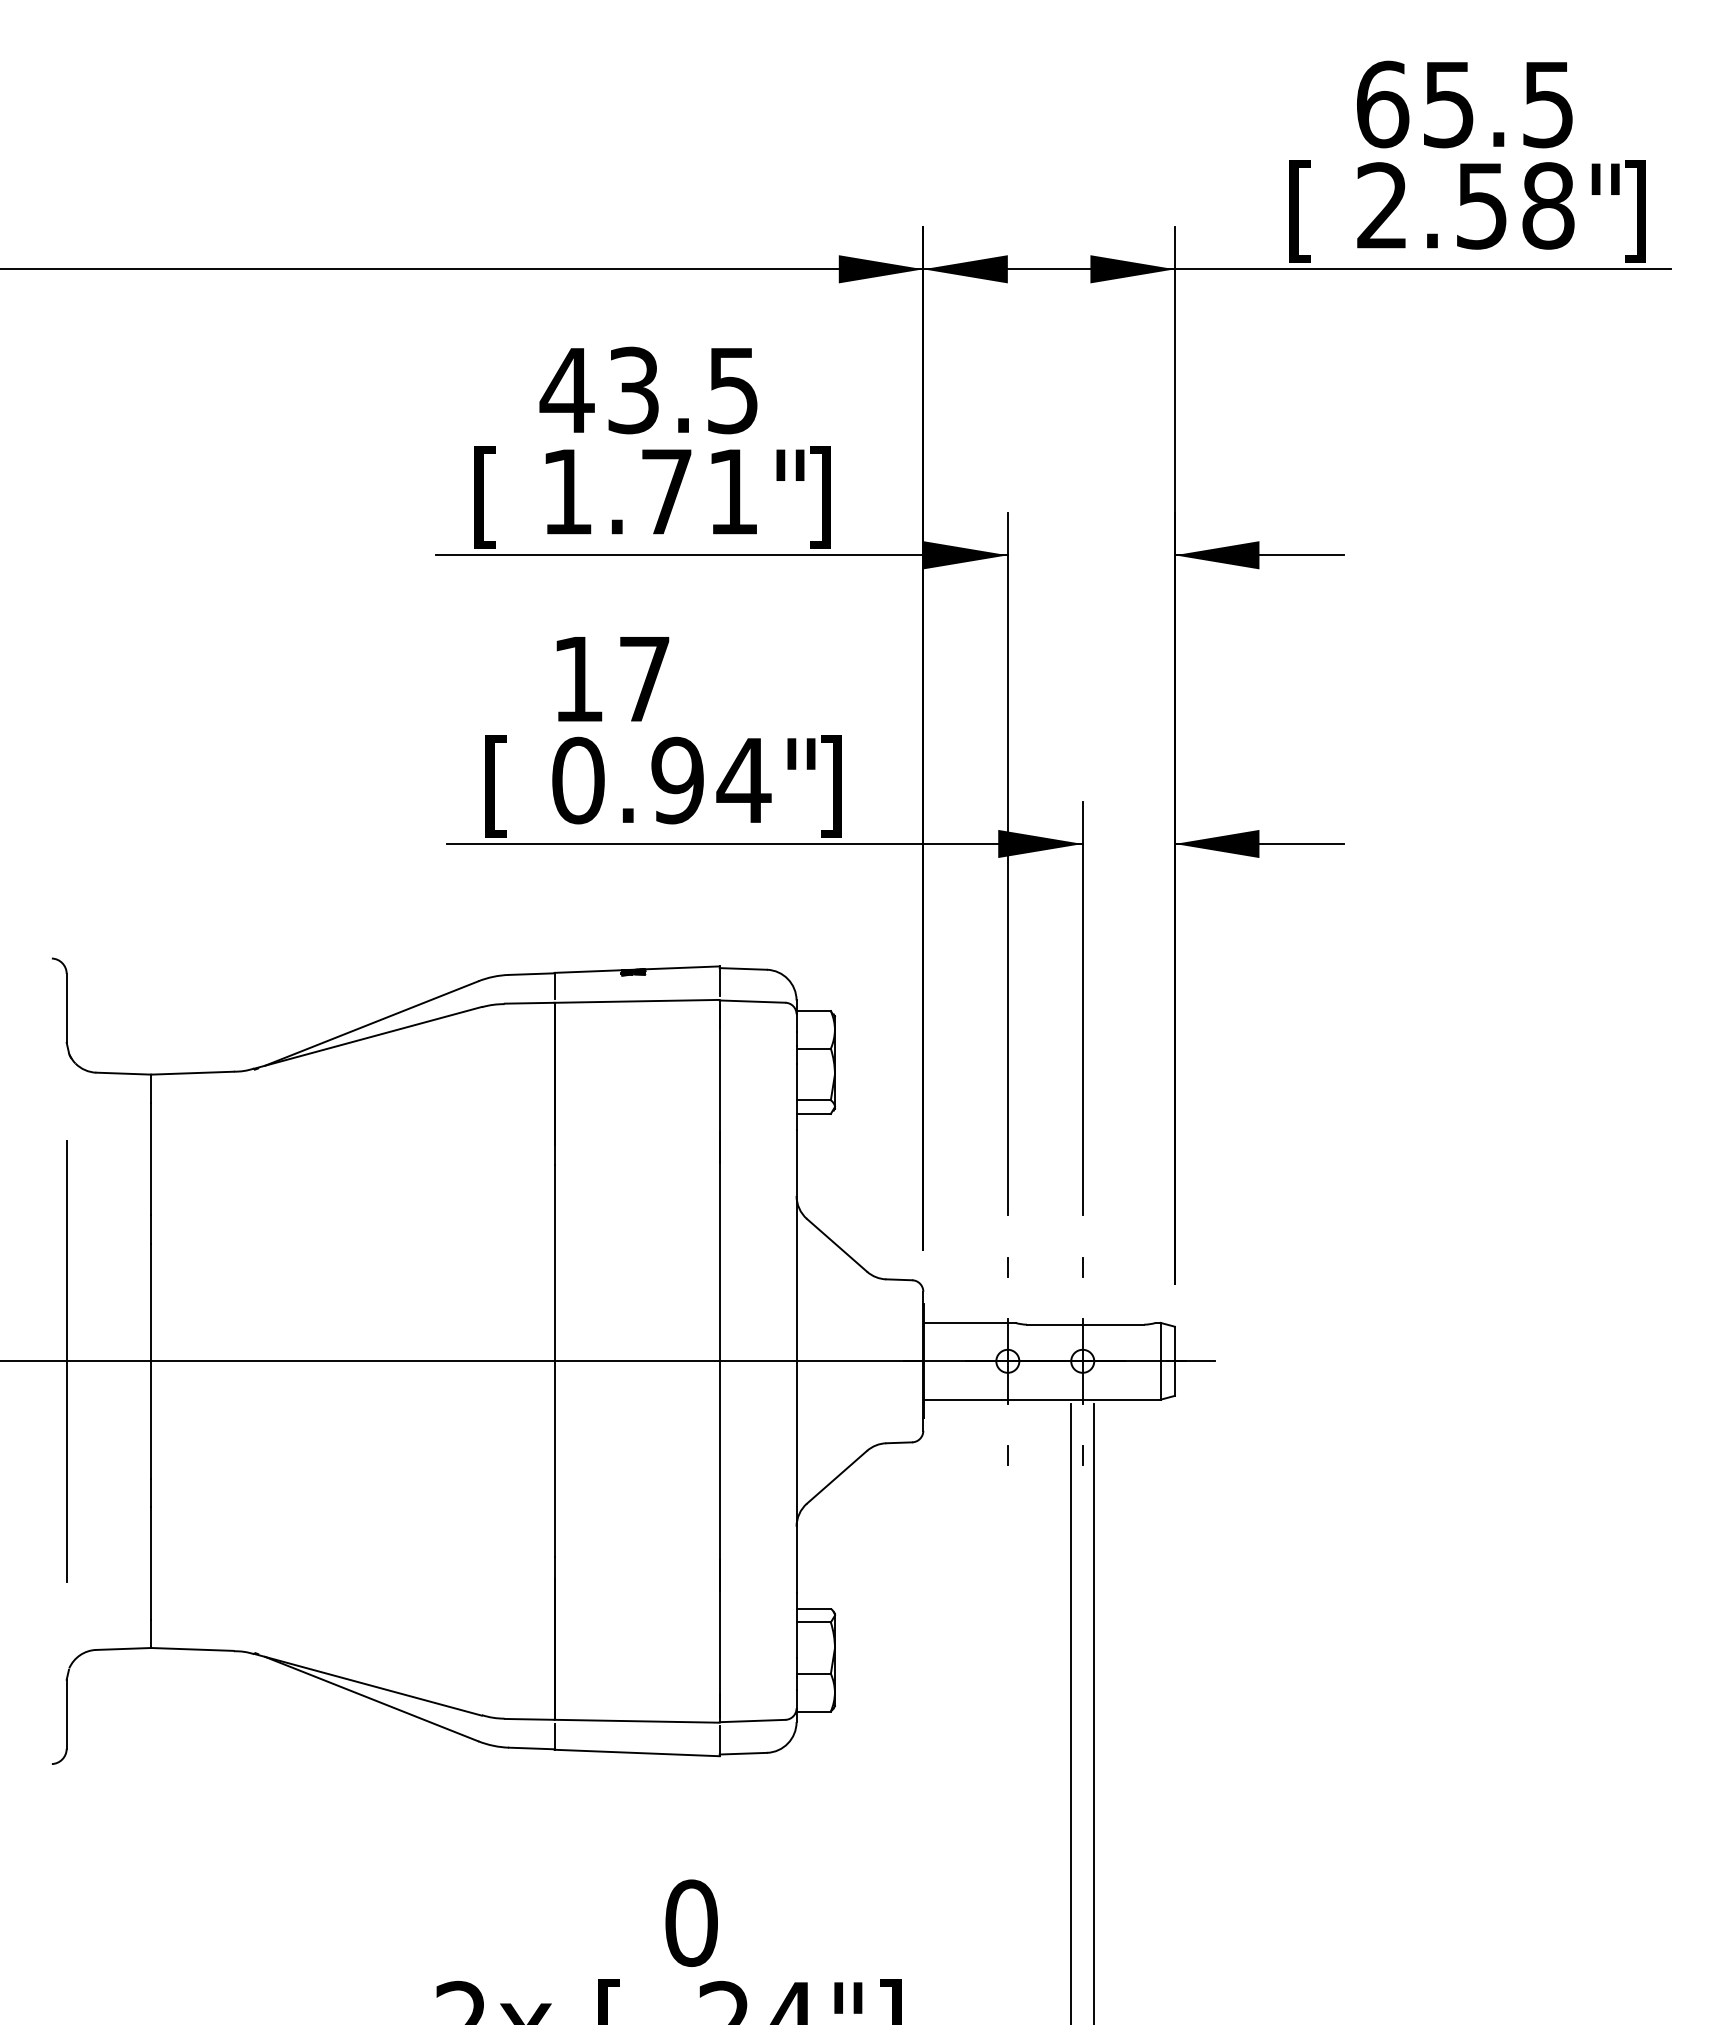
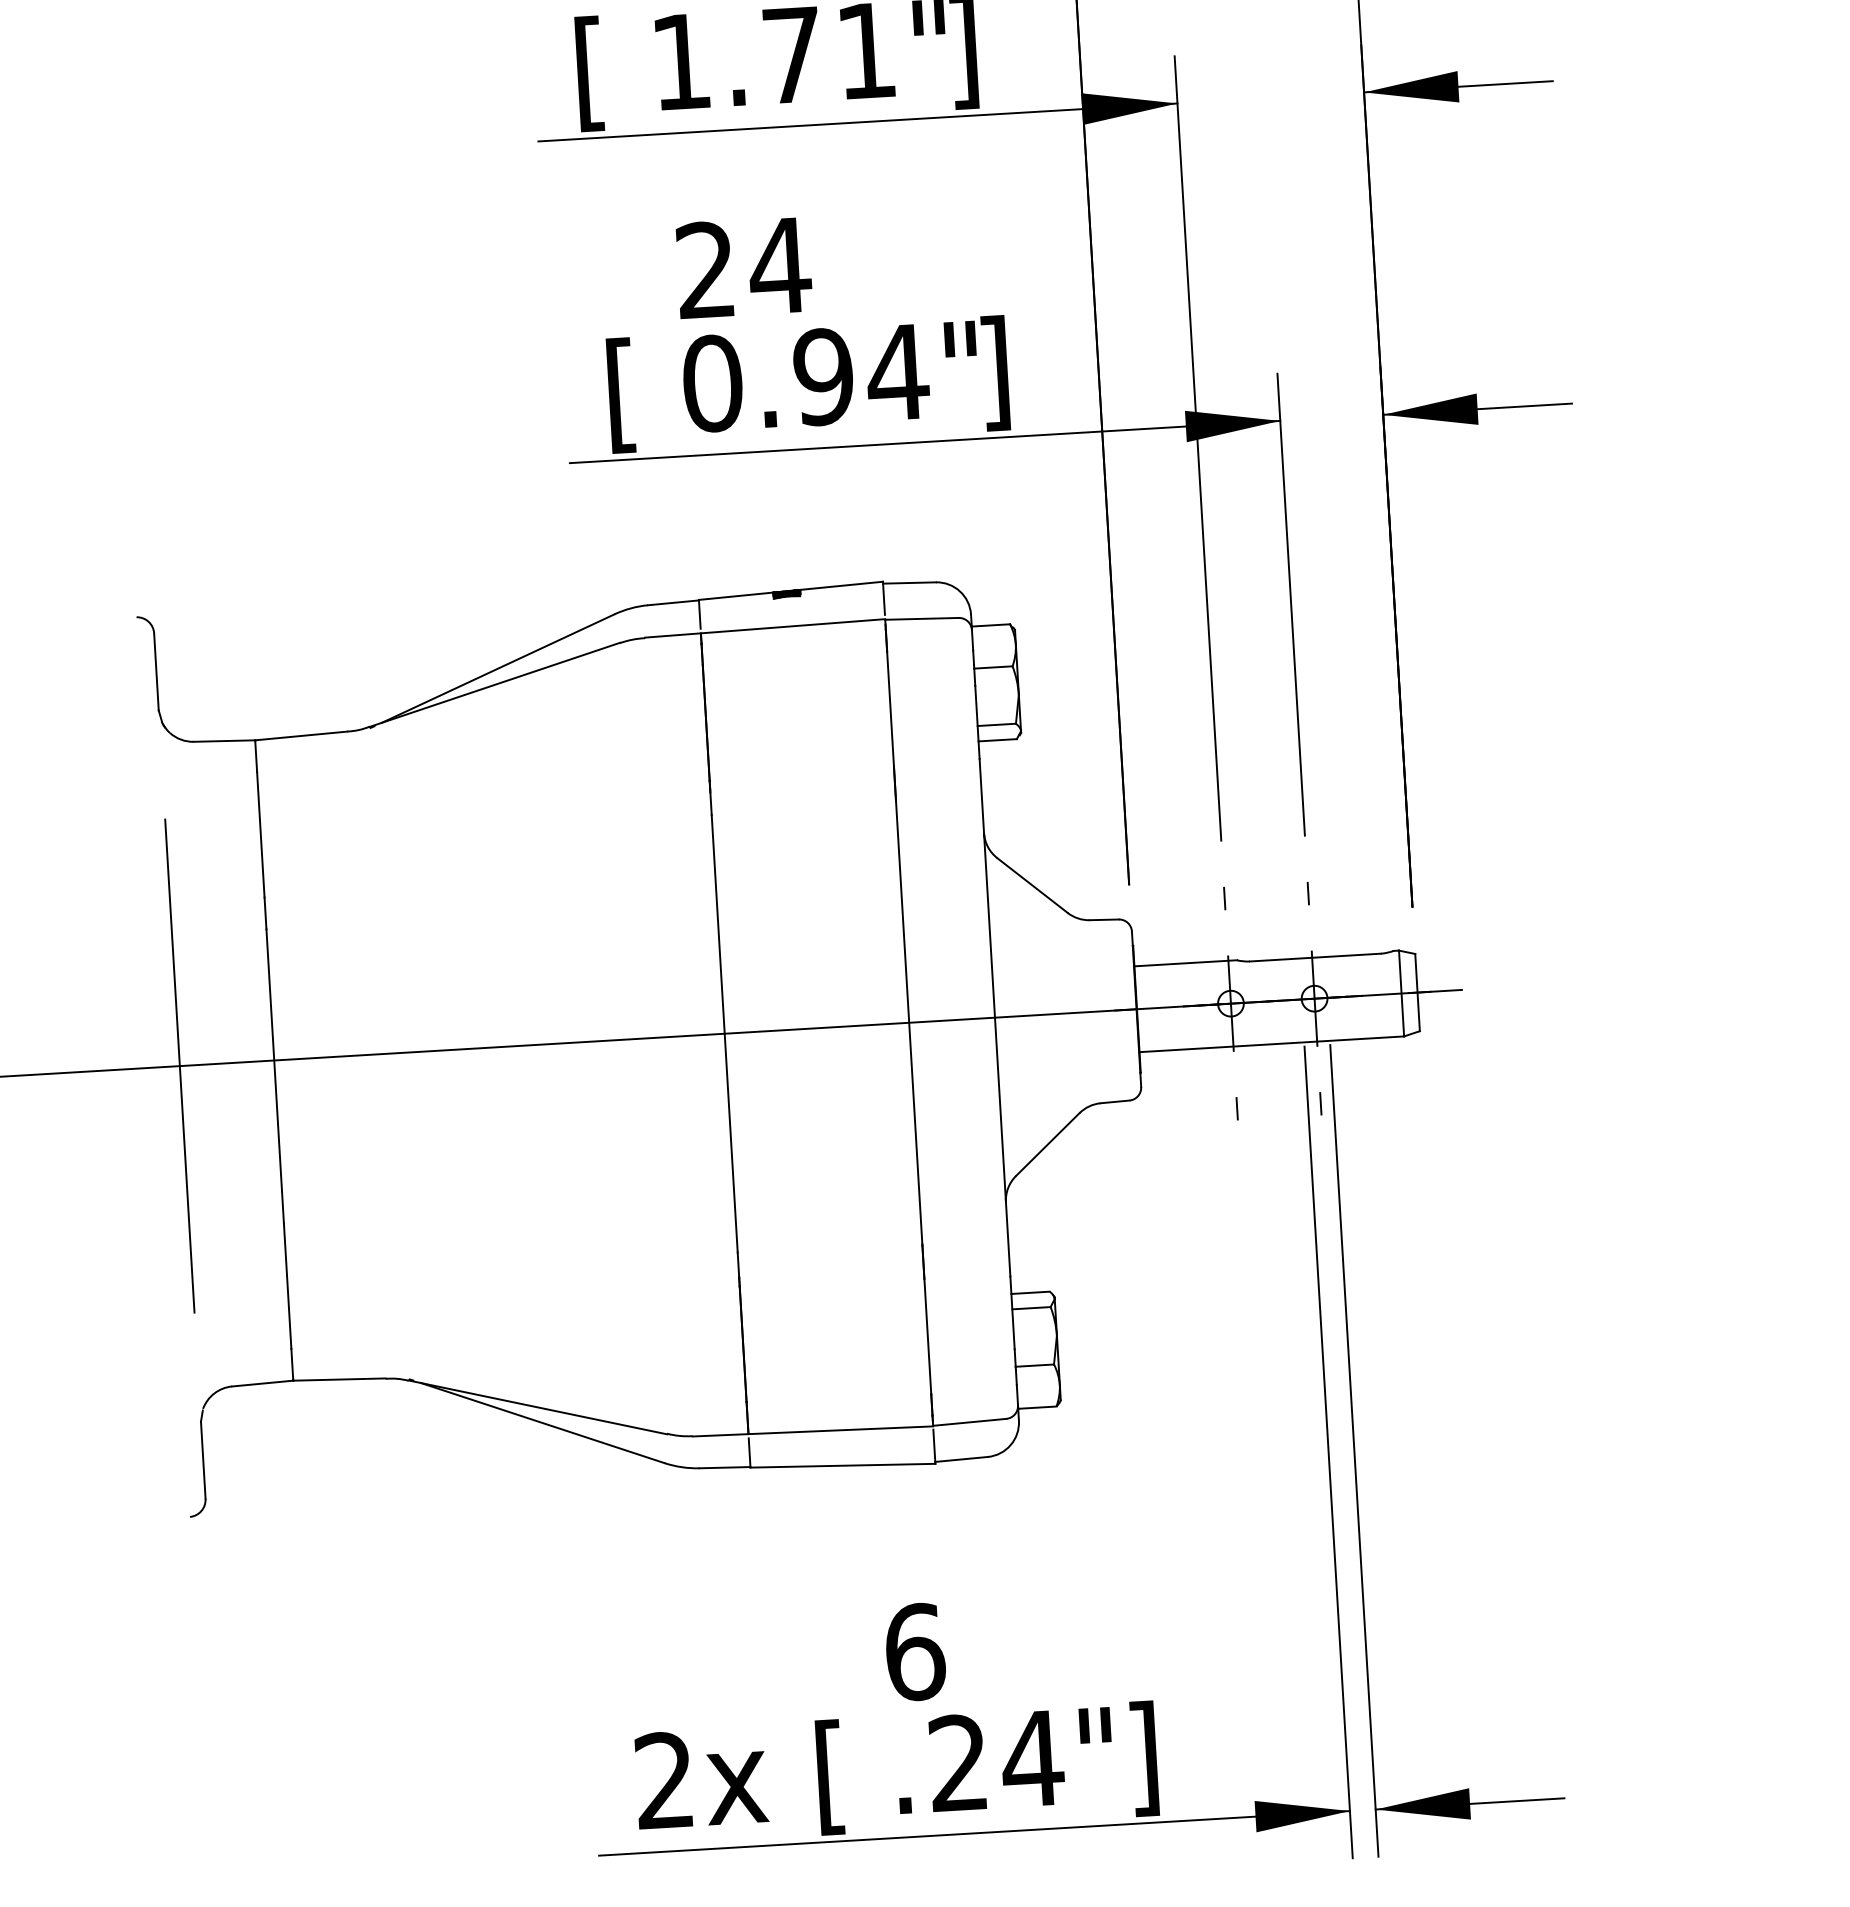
text: (612, 678) -> (744, 267), 17 -> 24
text: (691, 1922) -> (914, 1651), 0 -> 6

